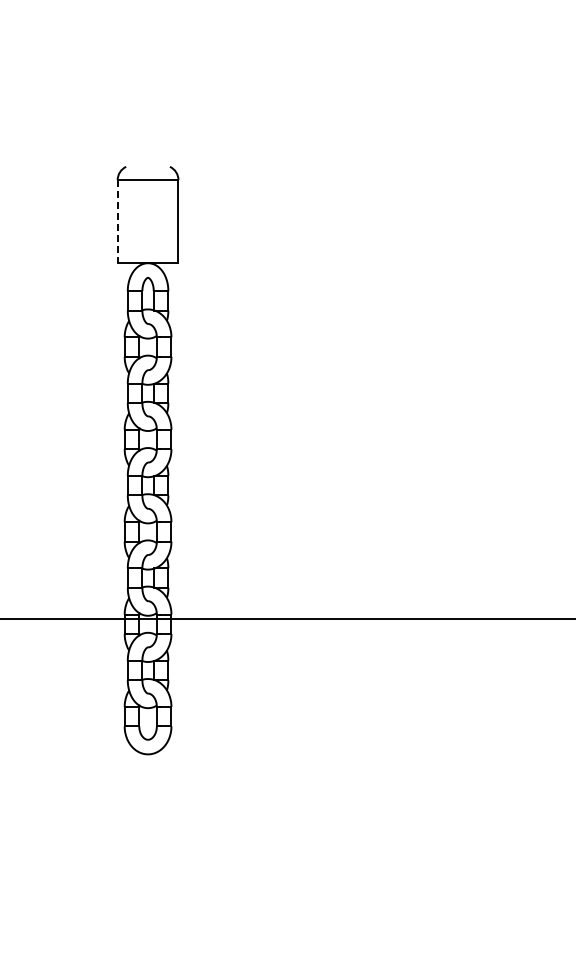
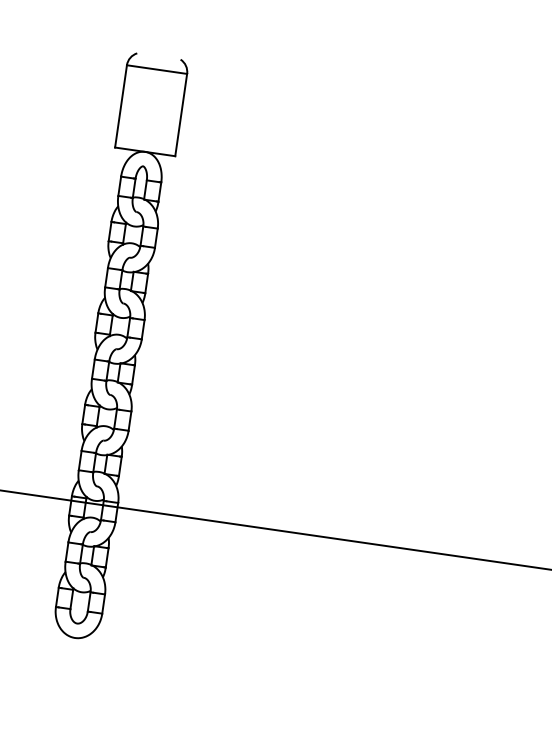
line: (117, 221) -> (120, 106), dashed -> solid

